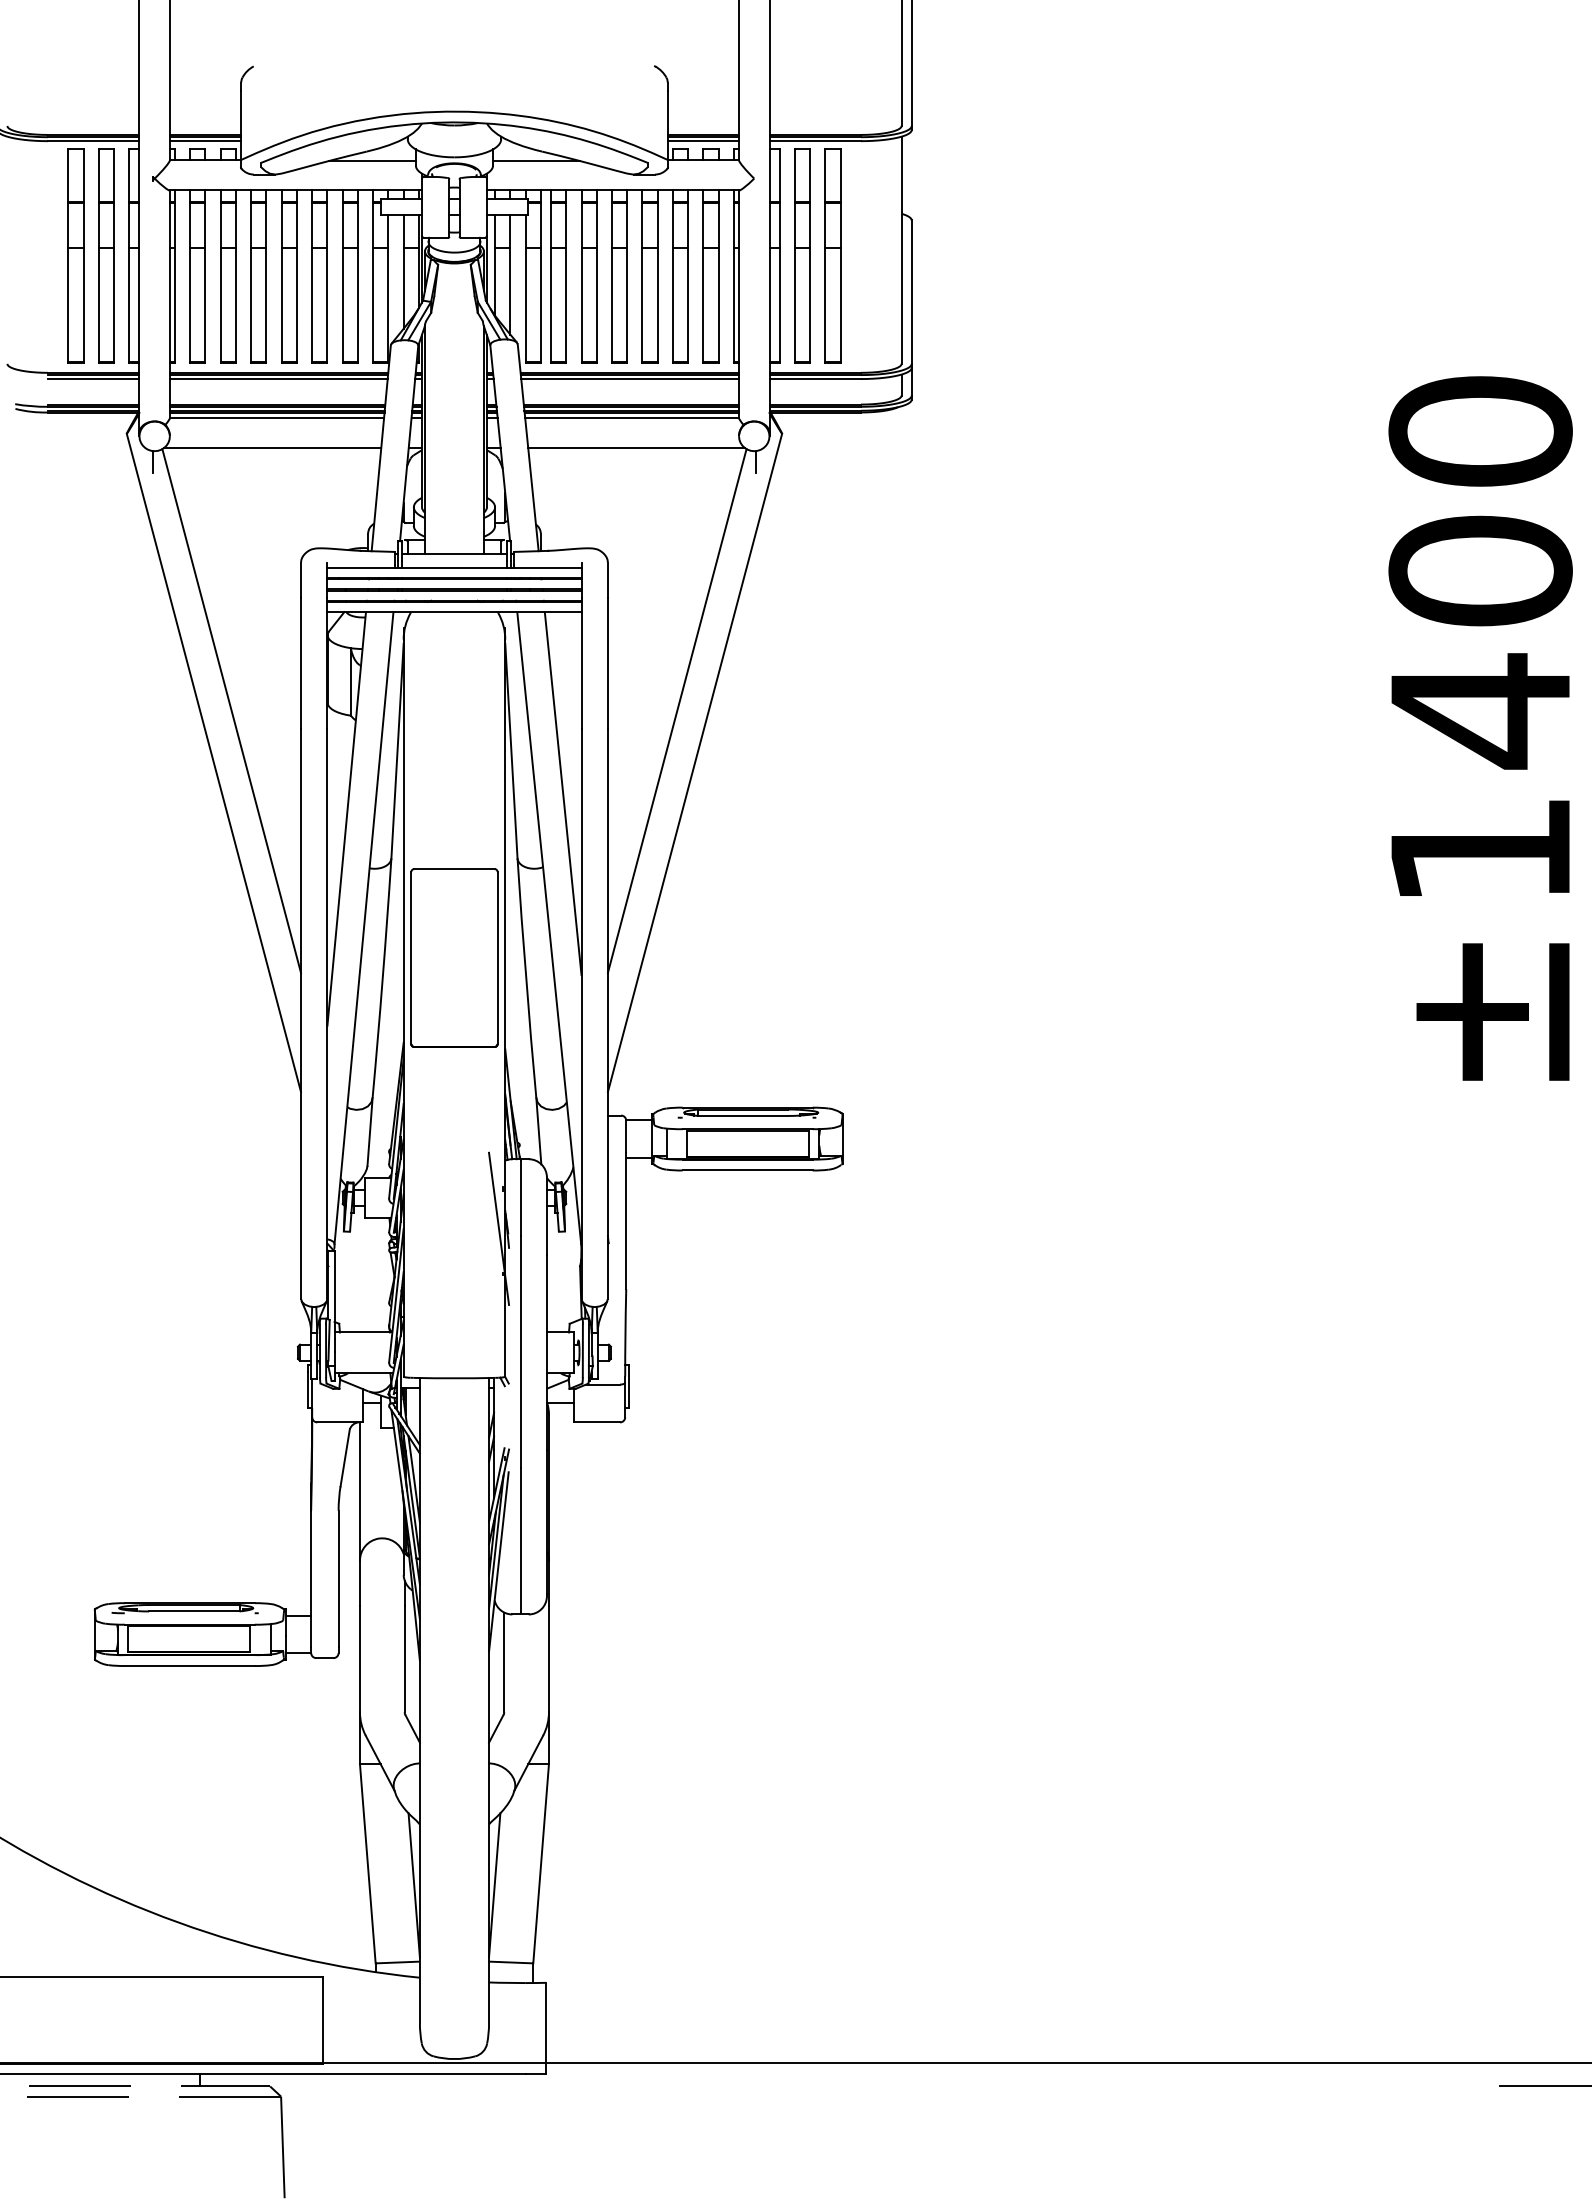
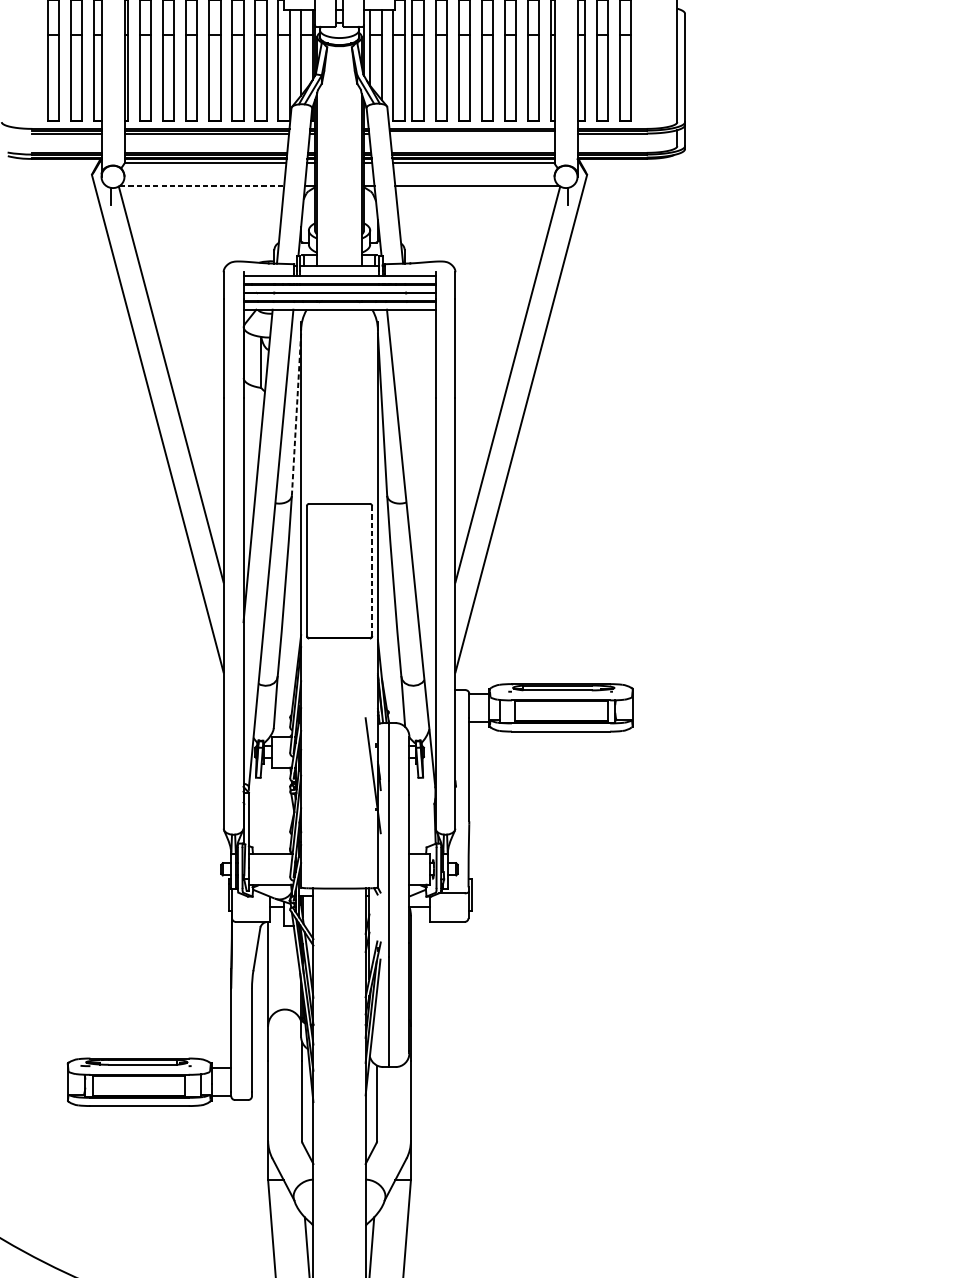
line: (630, 379) -> (472, 133), removed
line: (272, 448) -> (202, 186), solid -> dashed
line: (397, 751) -> (296, 415), solid -> dashed
line: (562, 793) -> (421, 446), removed
line: (497, 958) -> (372, 571), solid -> dashed

